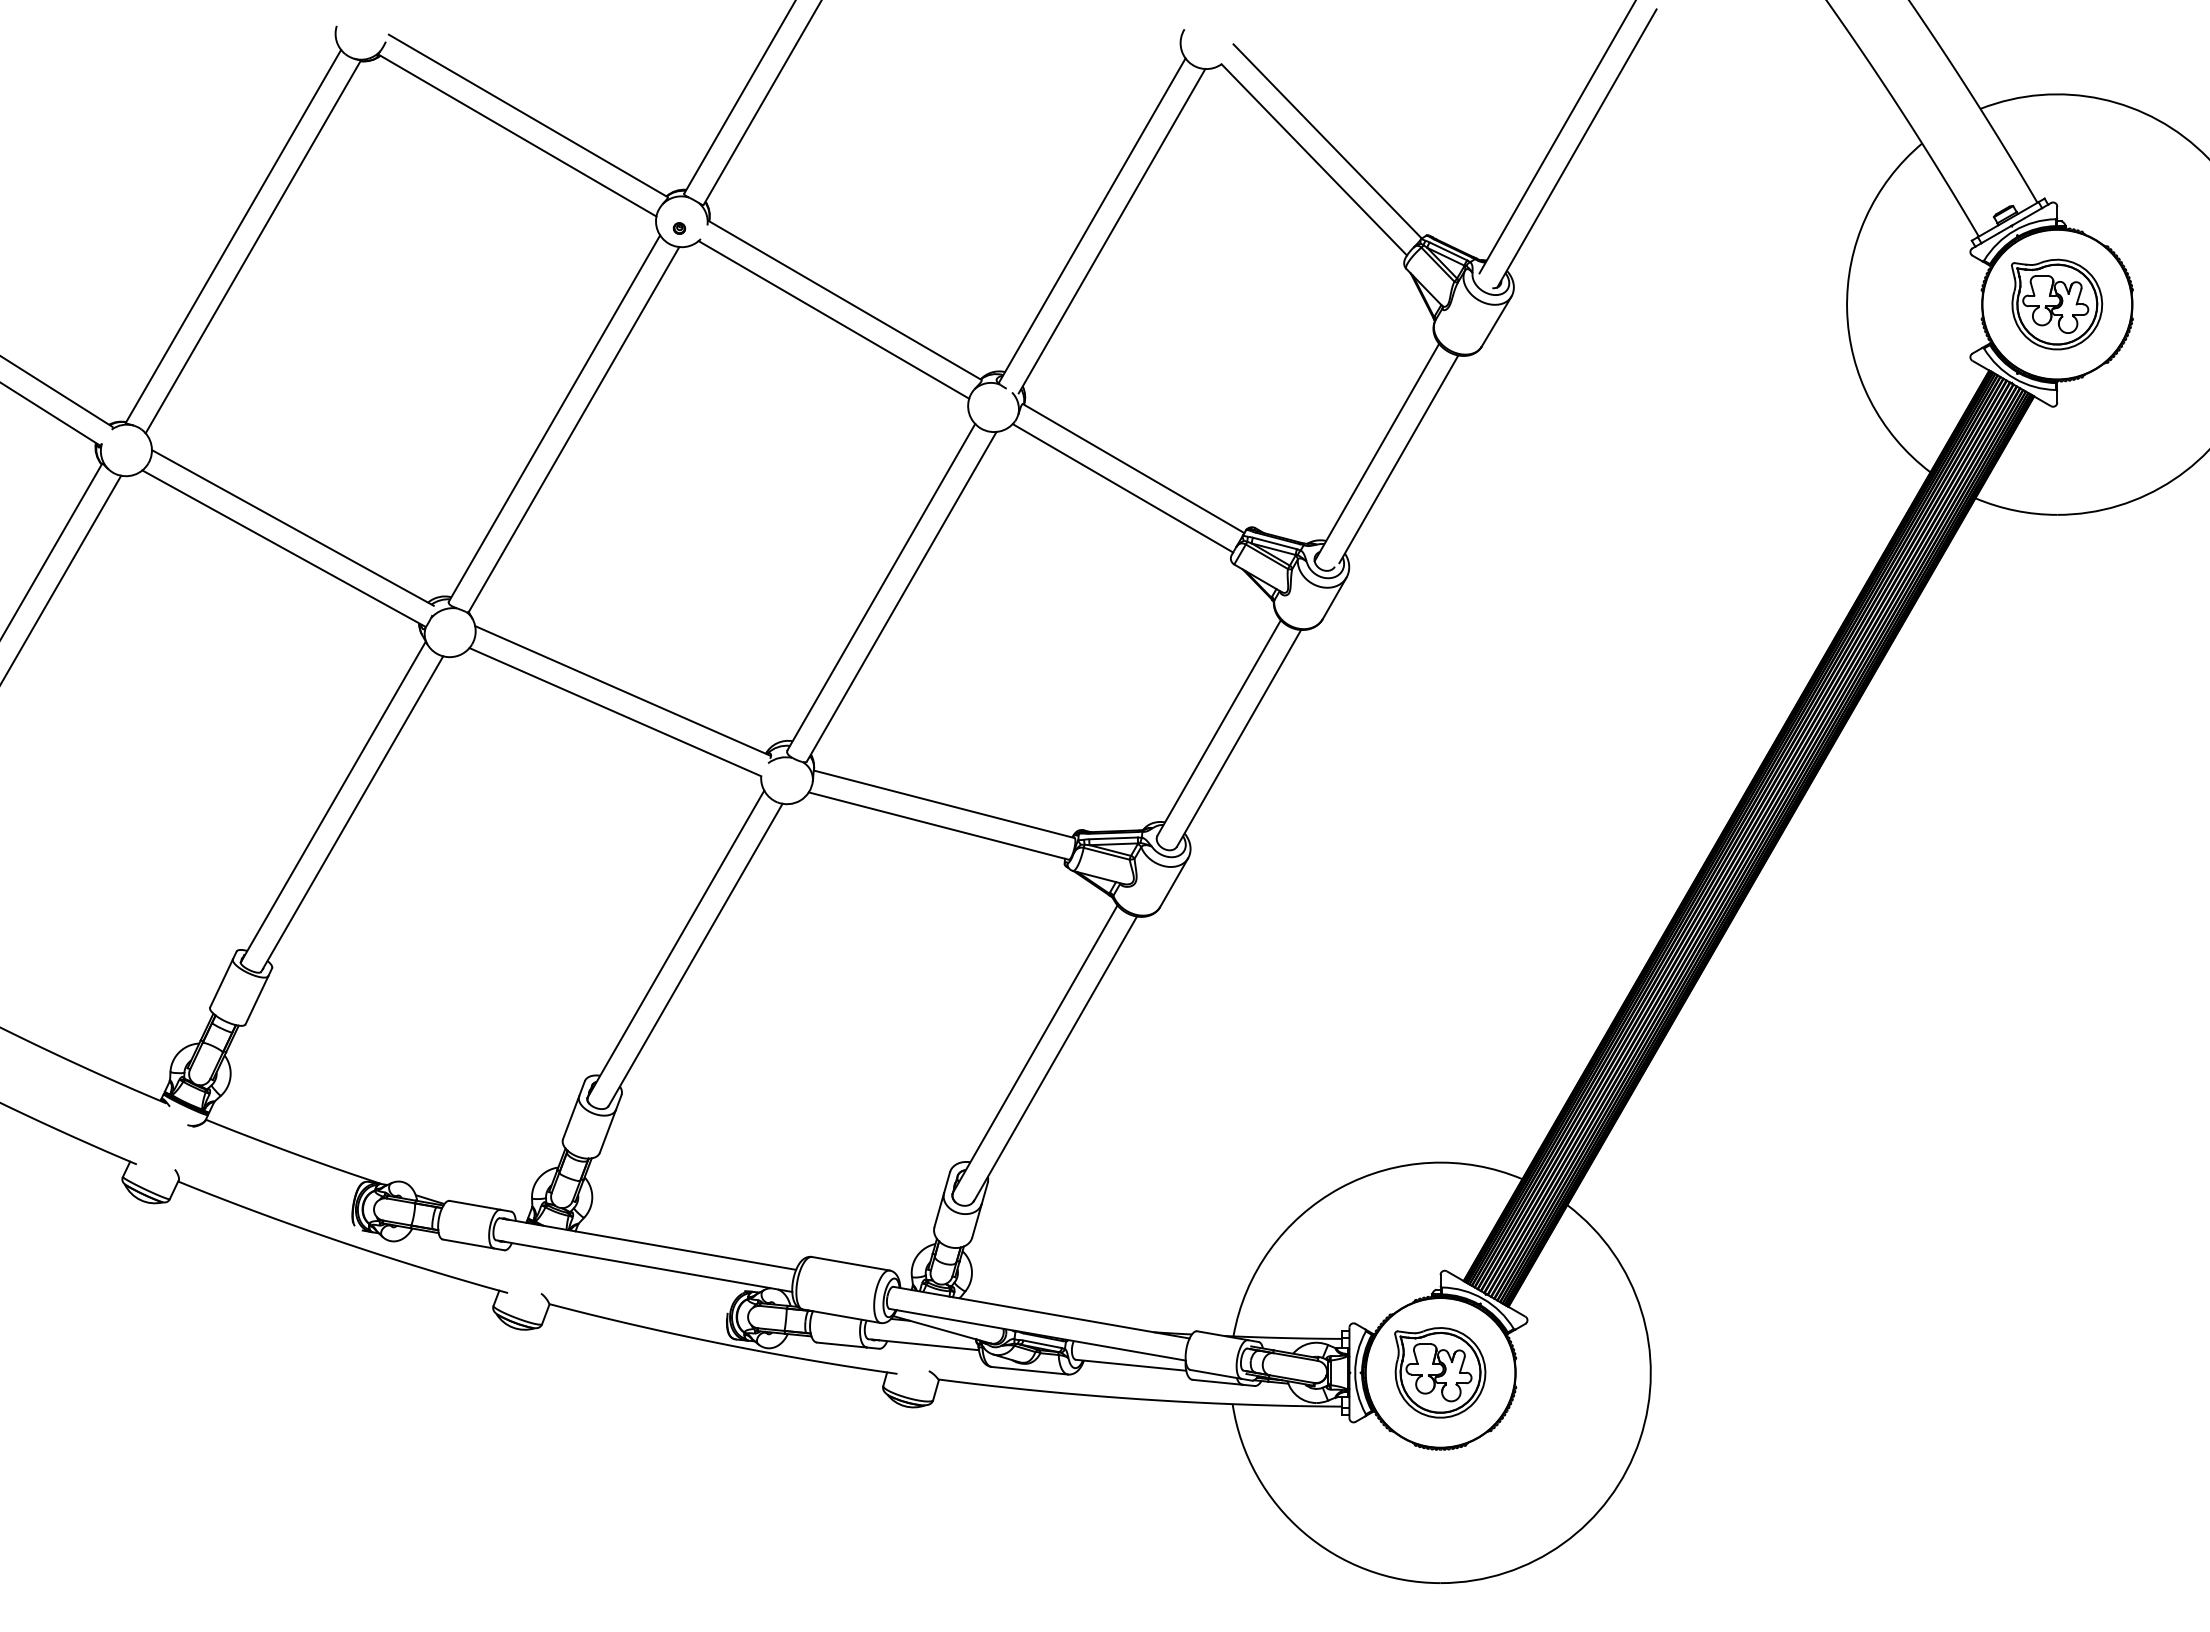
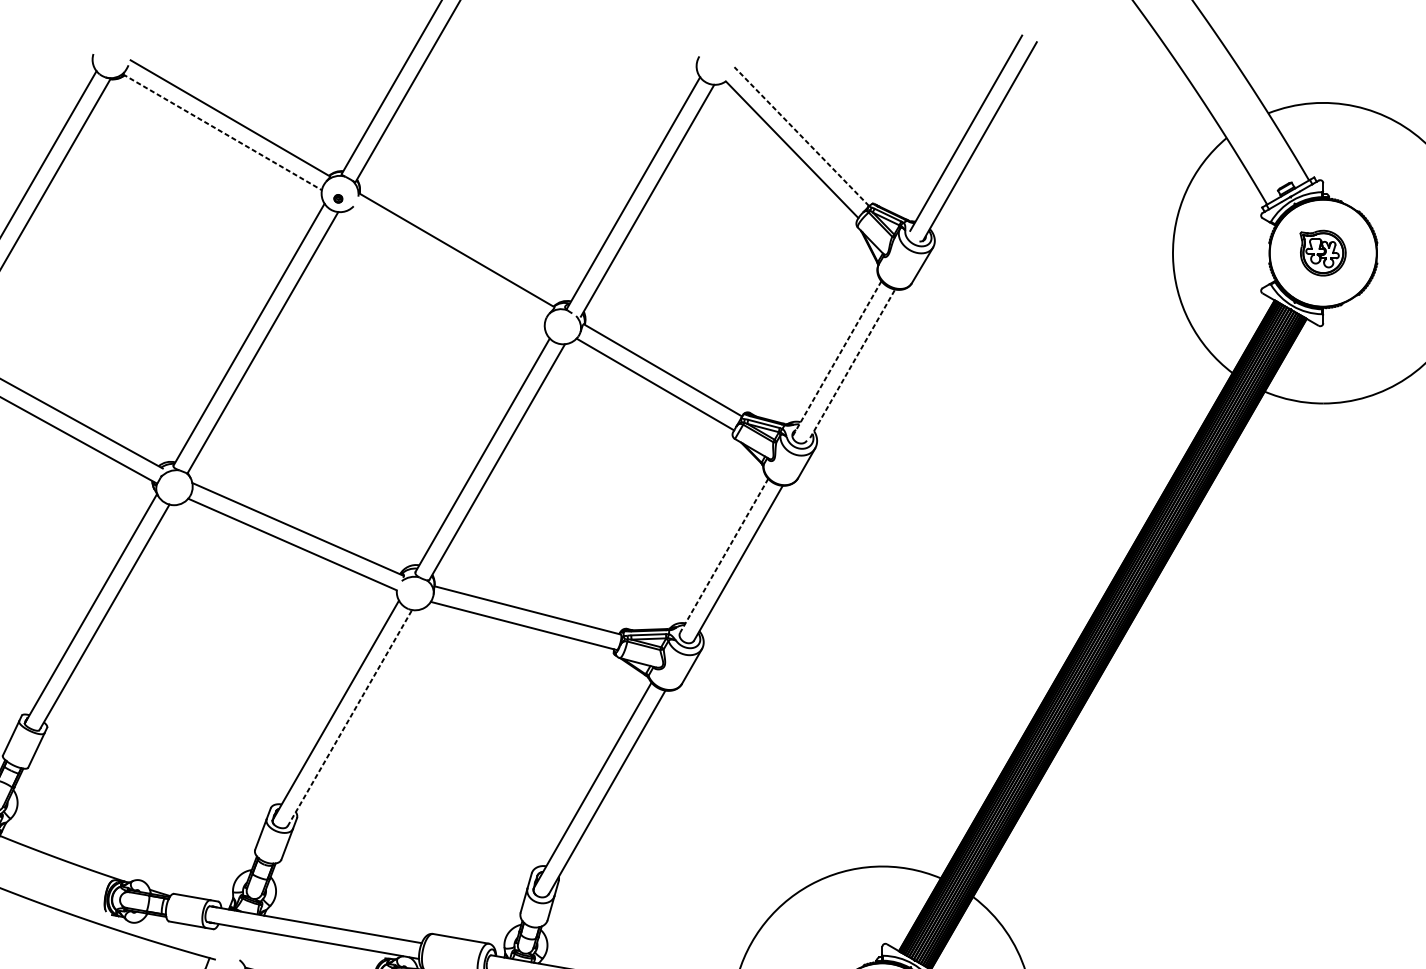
line: (517, 135) -> (222, 132), solid -> dashed
line: (1327, 141) -> (801, 136), solid -> dashed
part: (2057, 304) -> (1323, 253), size x0.7
line: (833, 319) -> (448, 263), removed
line: (1376, 452) -> (836, 358), solid -> dashed
line: (1398, 459) -> (852, 363), solid -> dashed
line: (1218, 728) -> (723, 556), solid -> dashed
line: (695, 955) -> (349, 718), solid -> dashed

